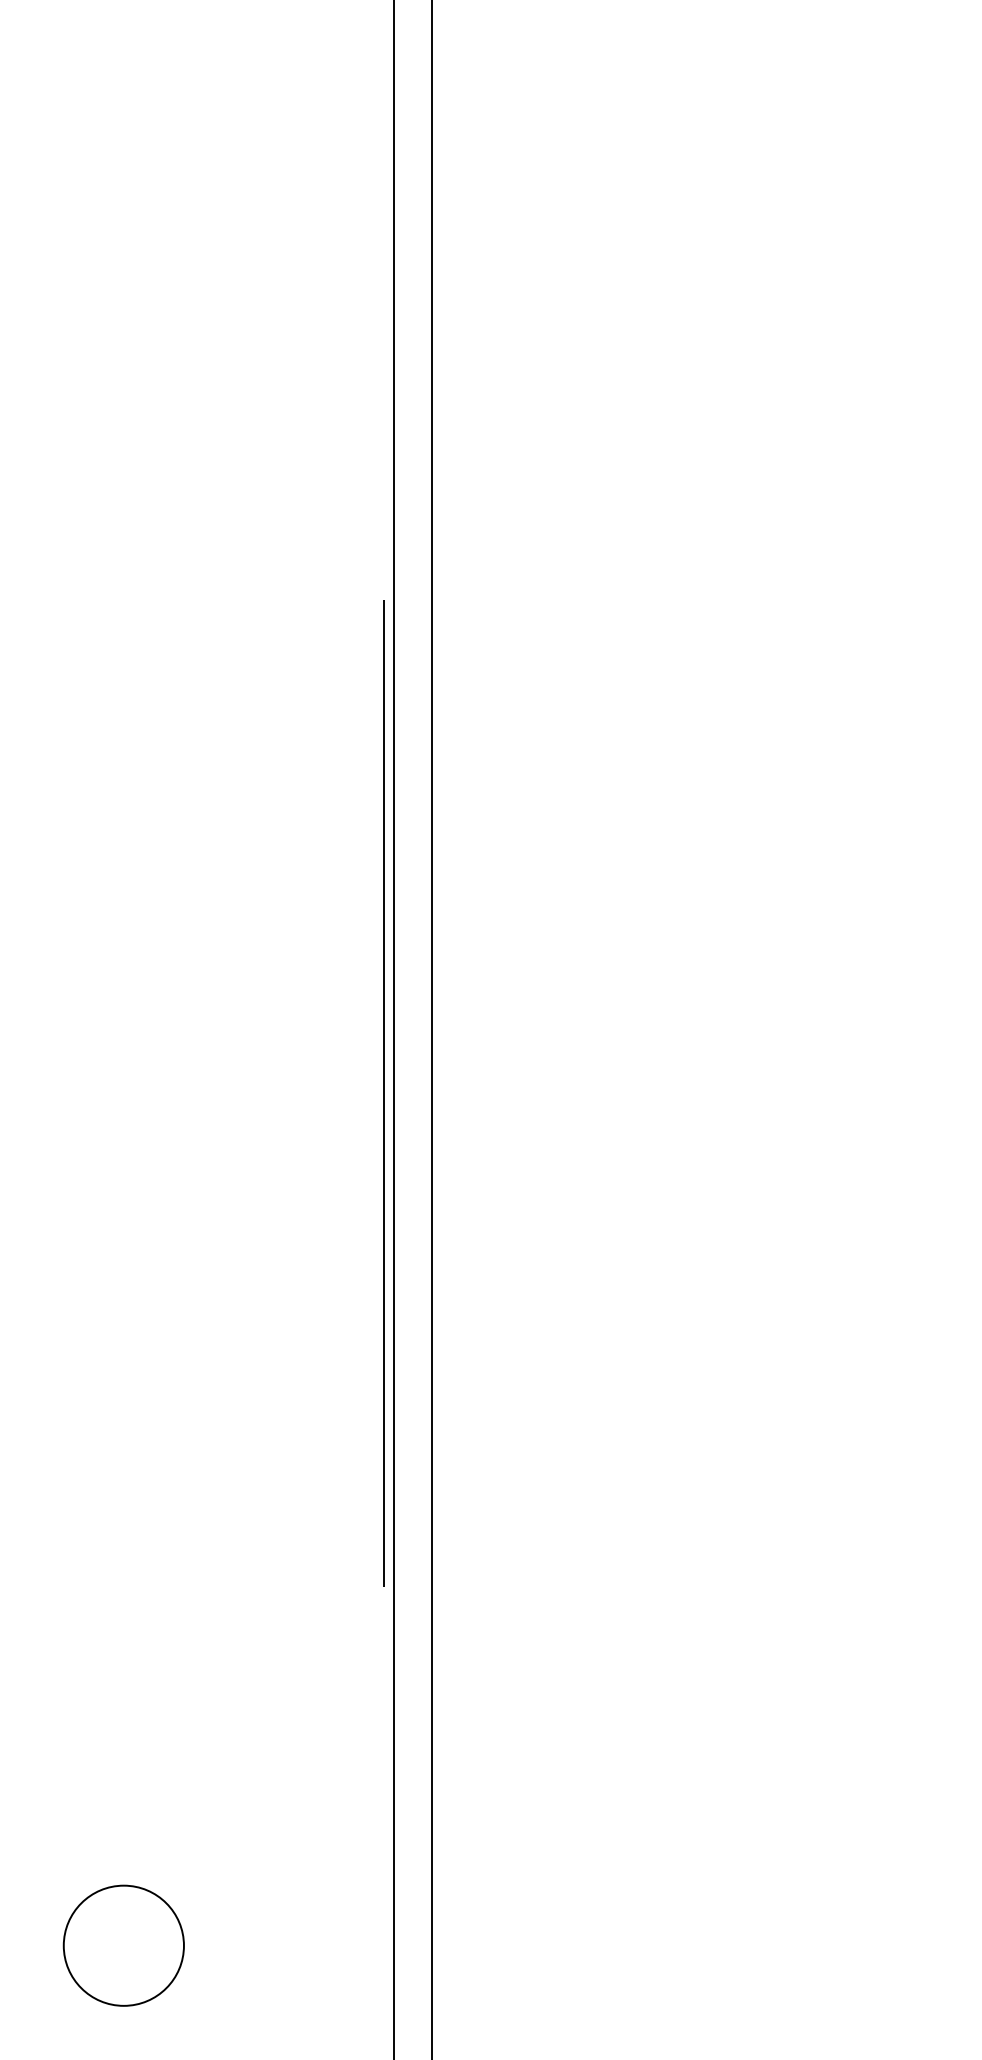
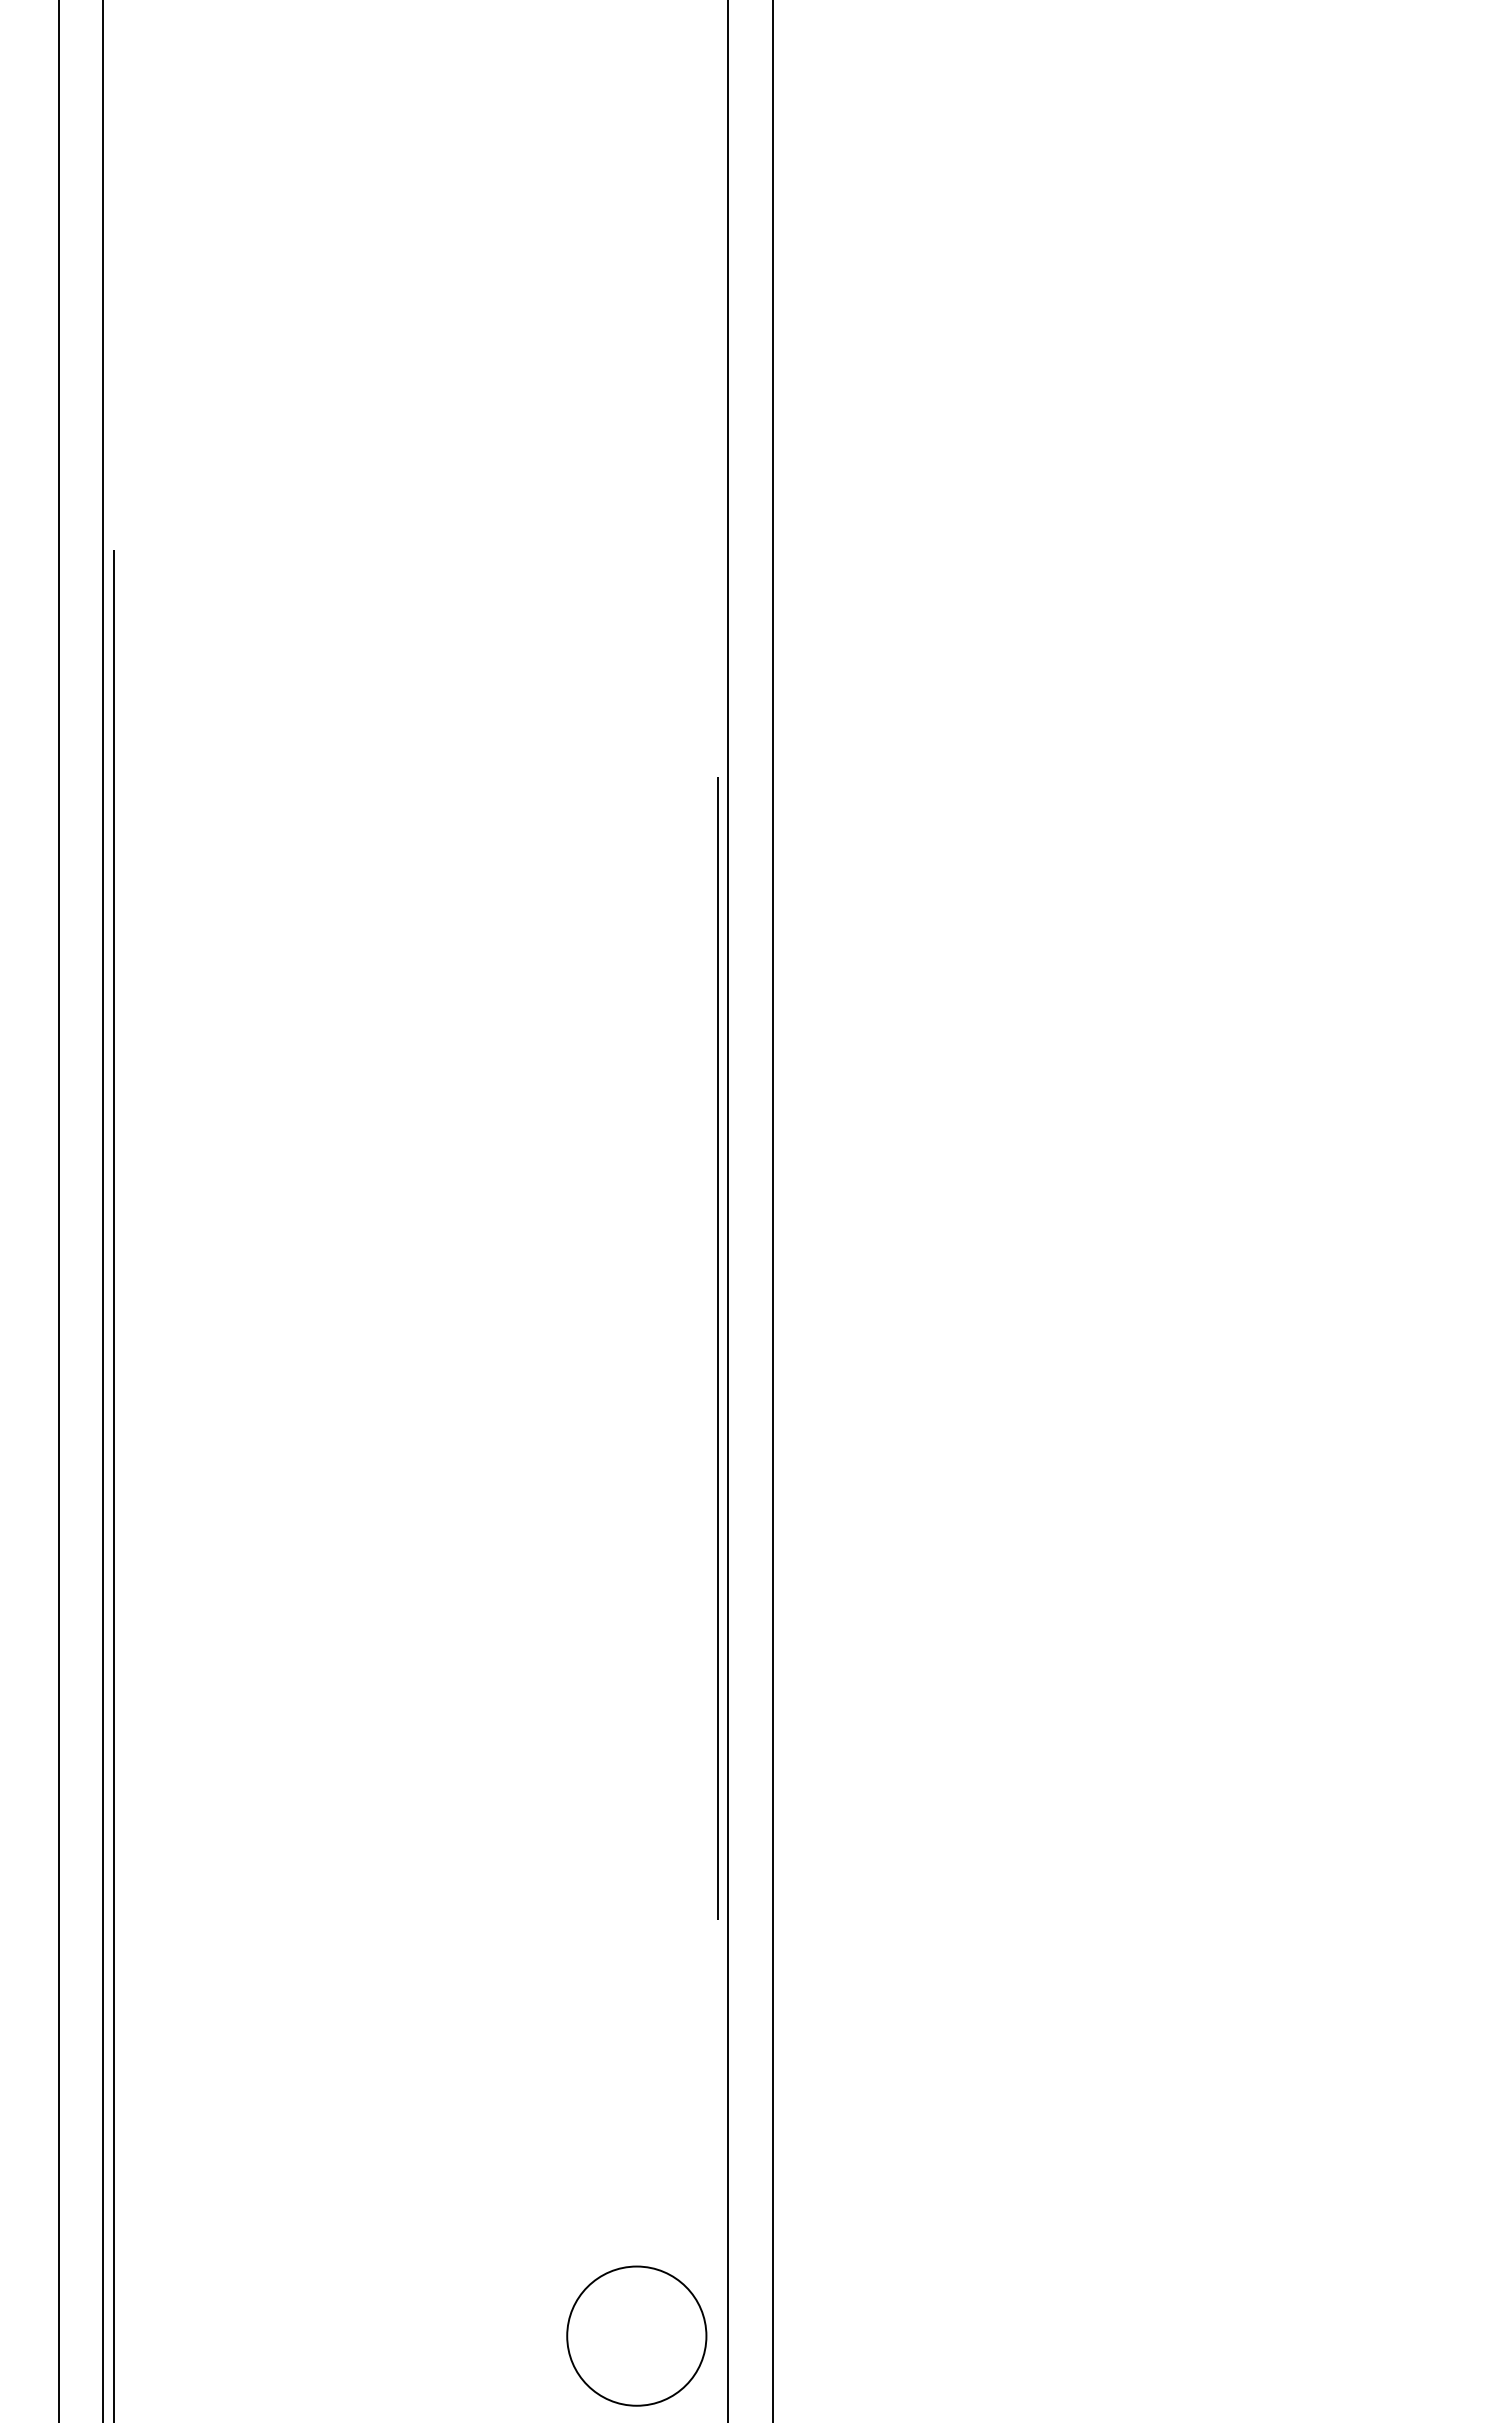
circle: (123, 1945) -> (636, 2335), moved

